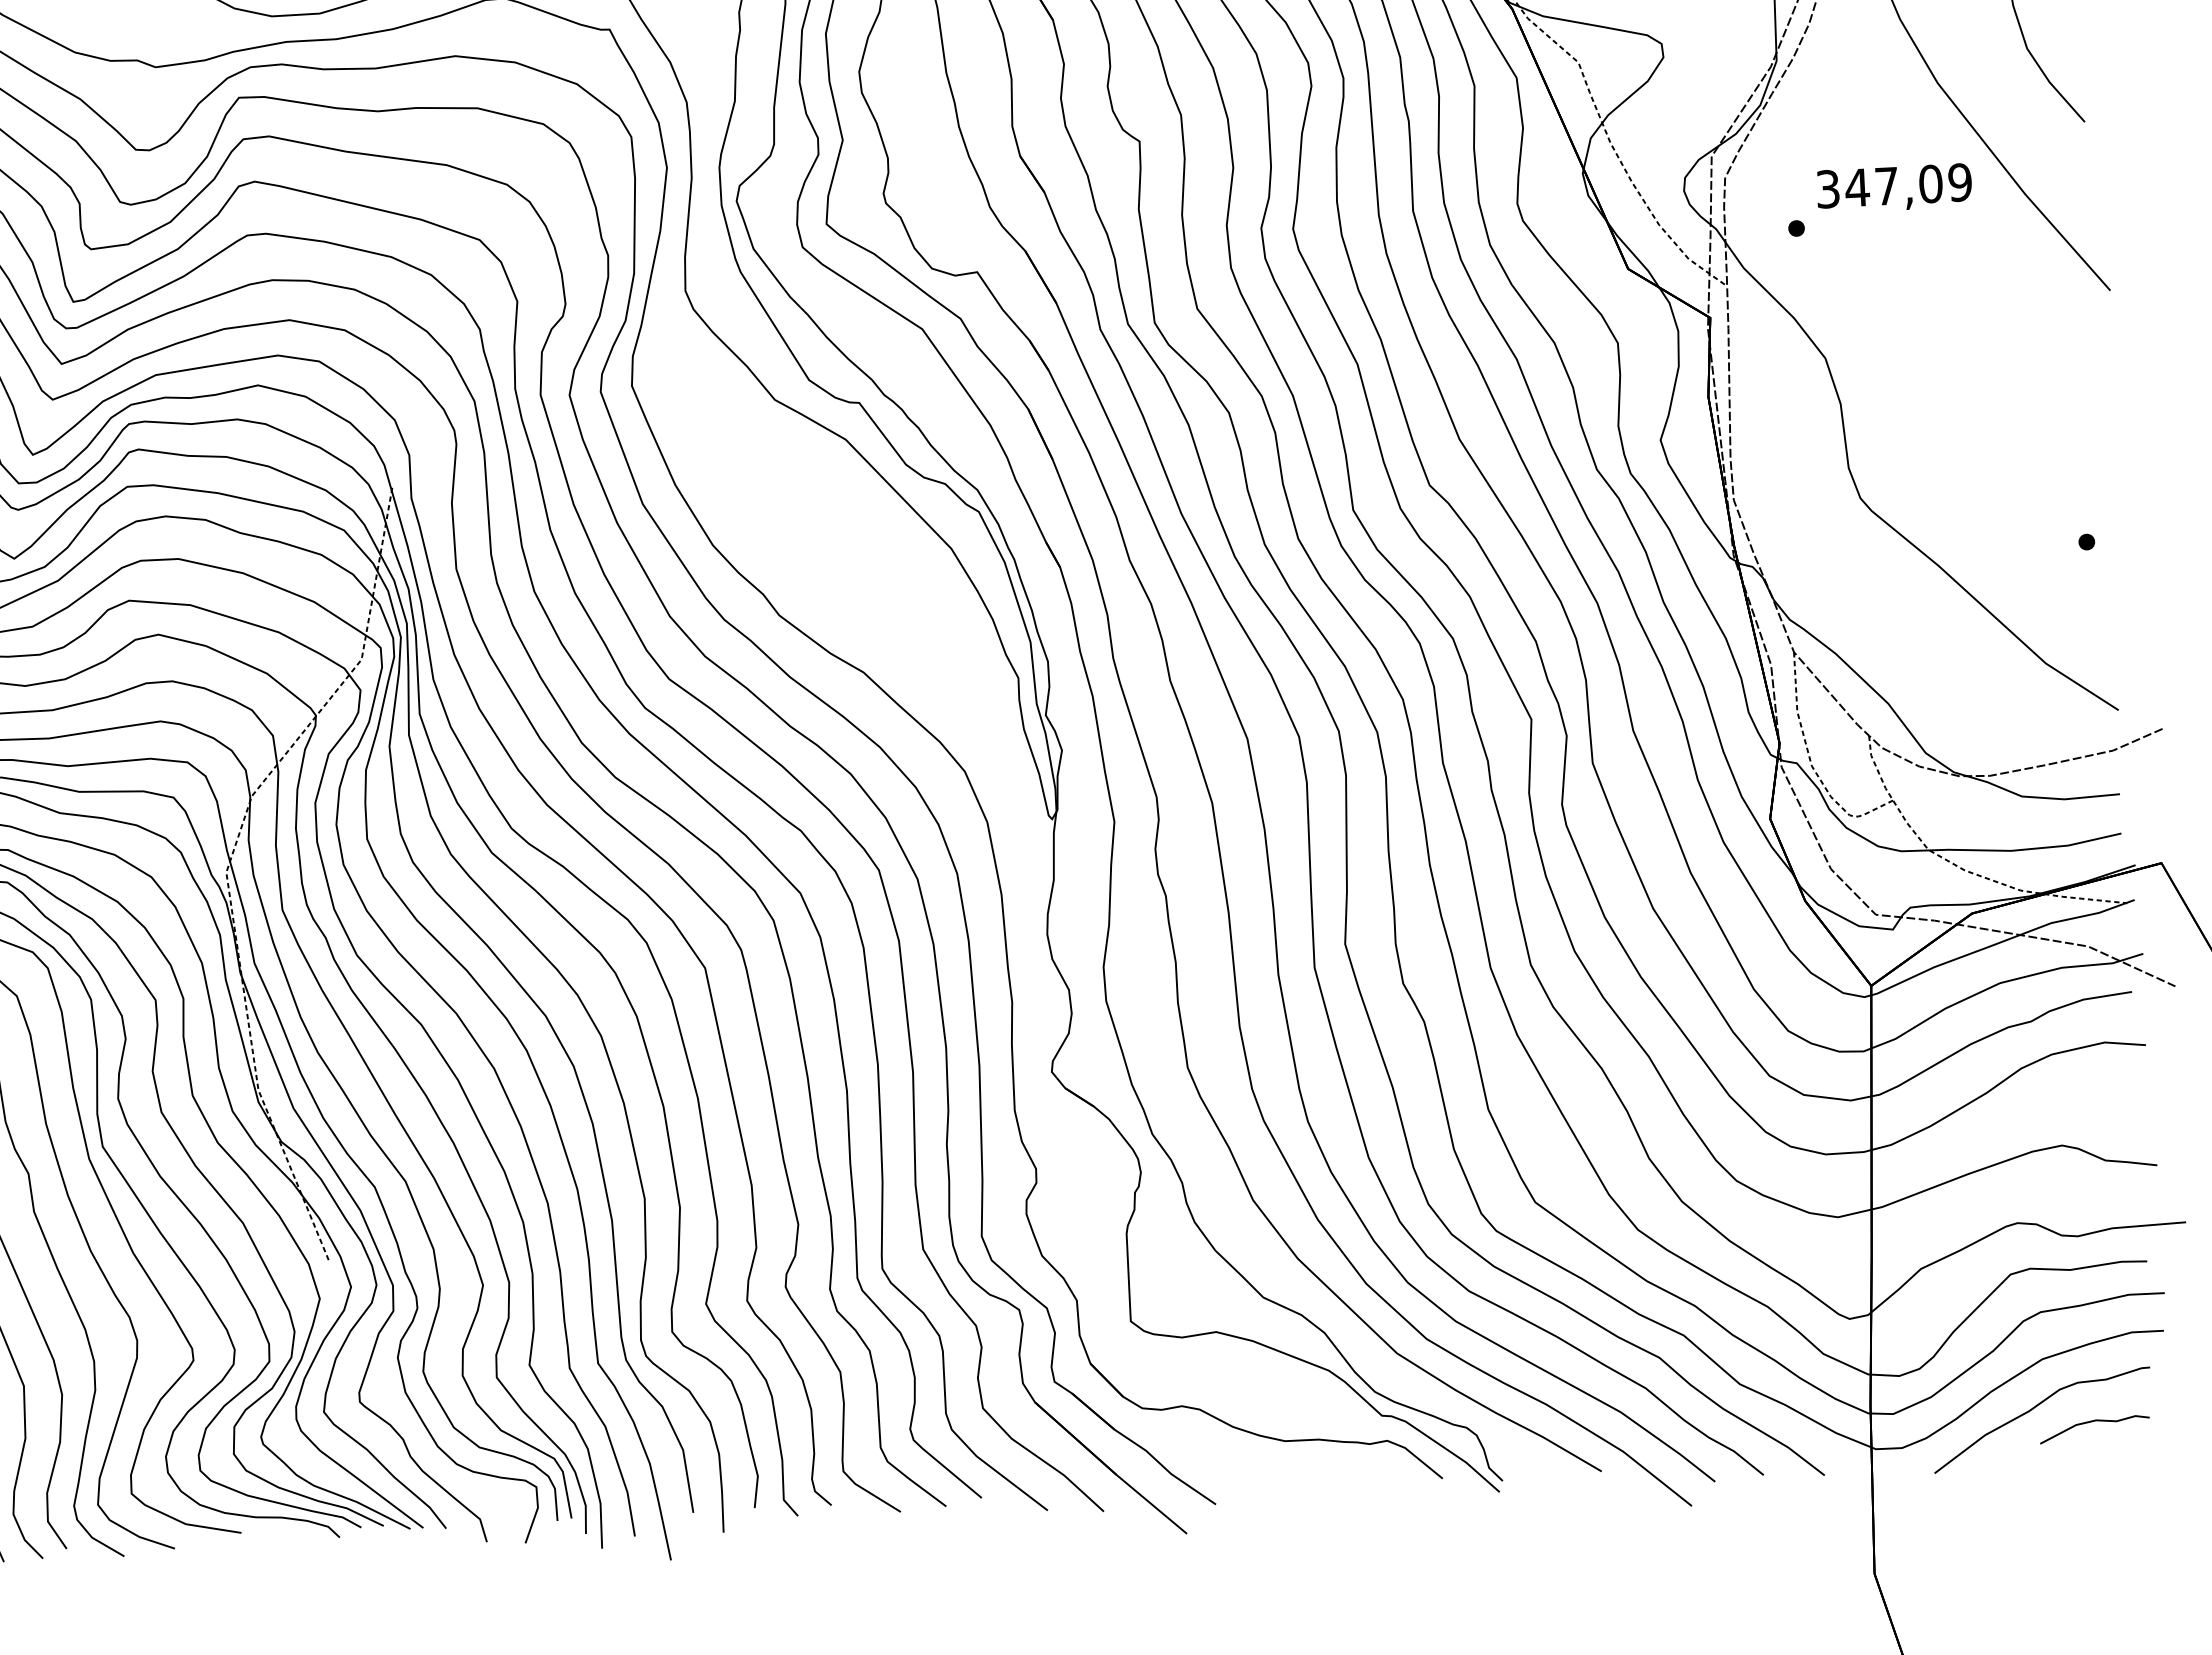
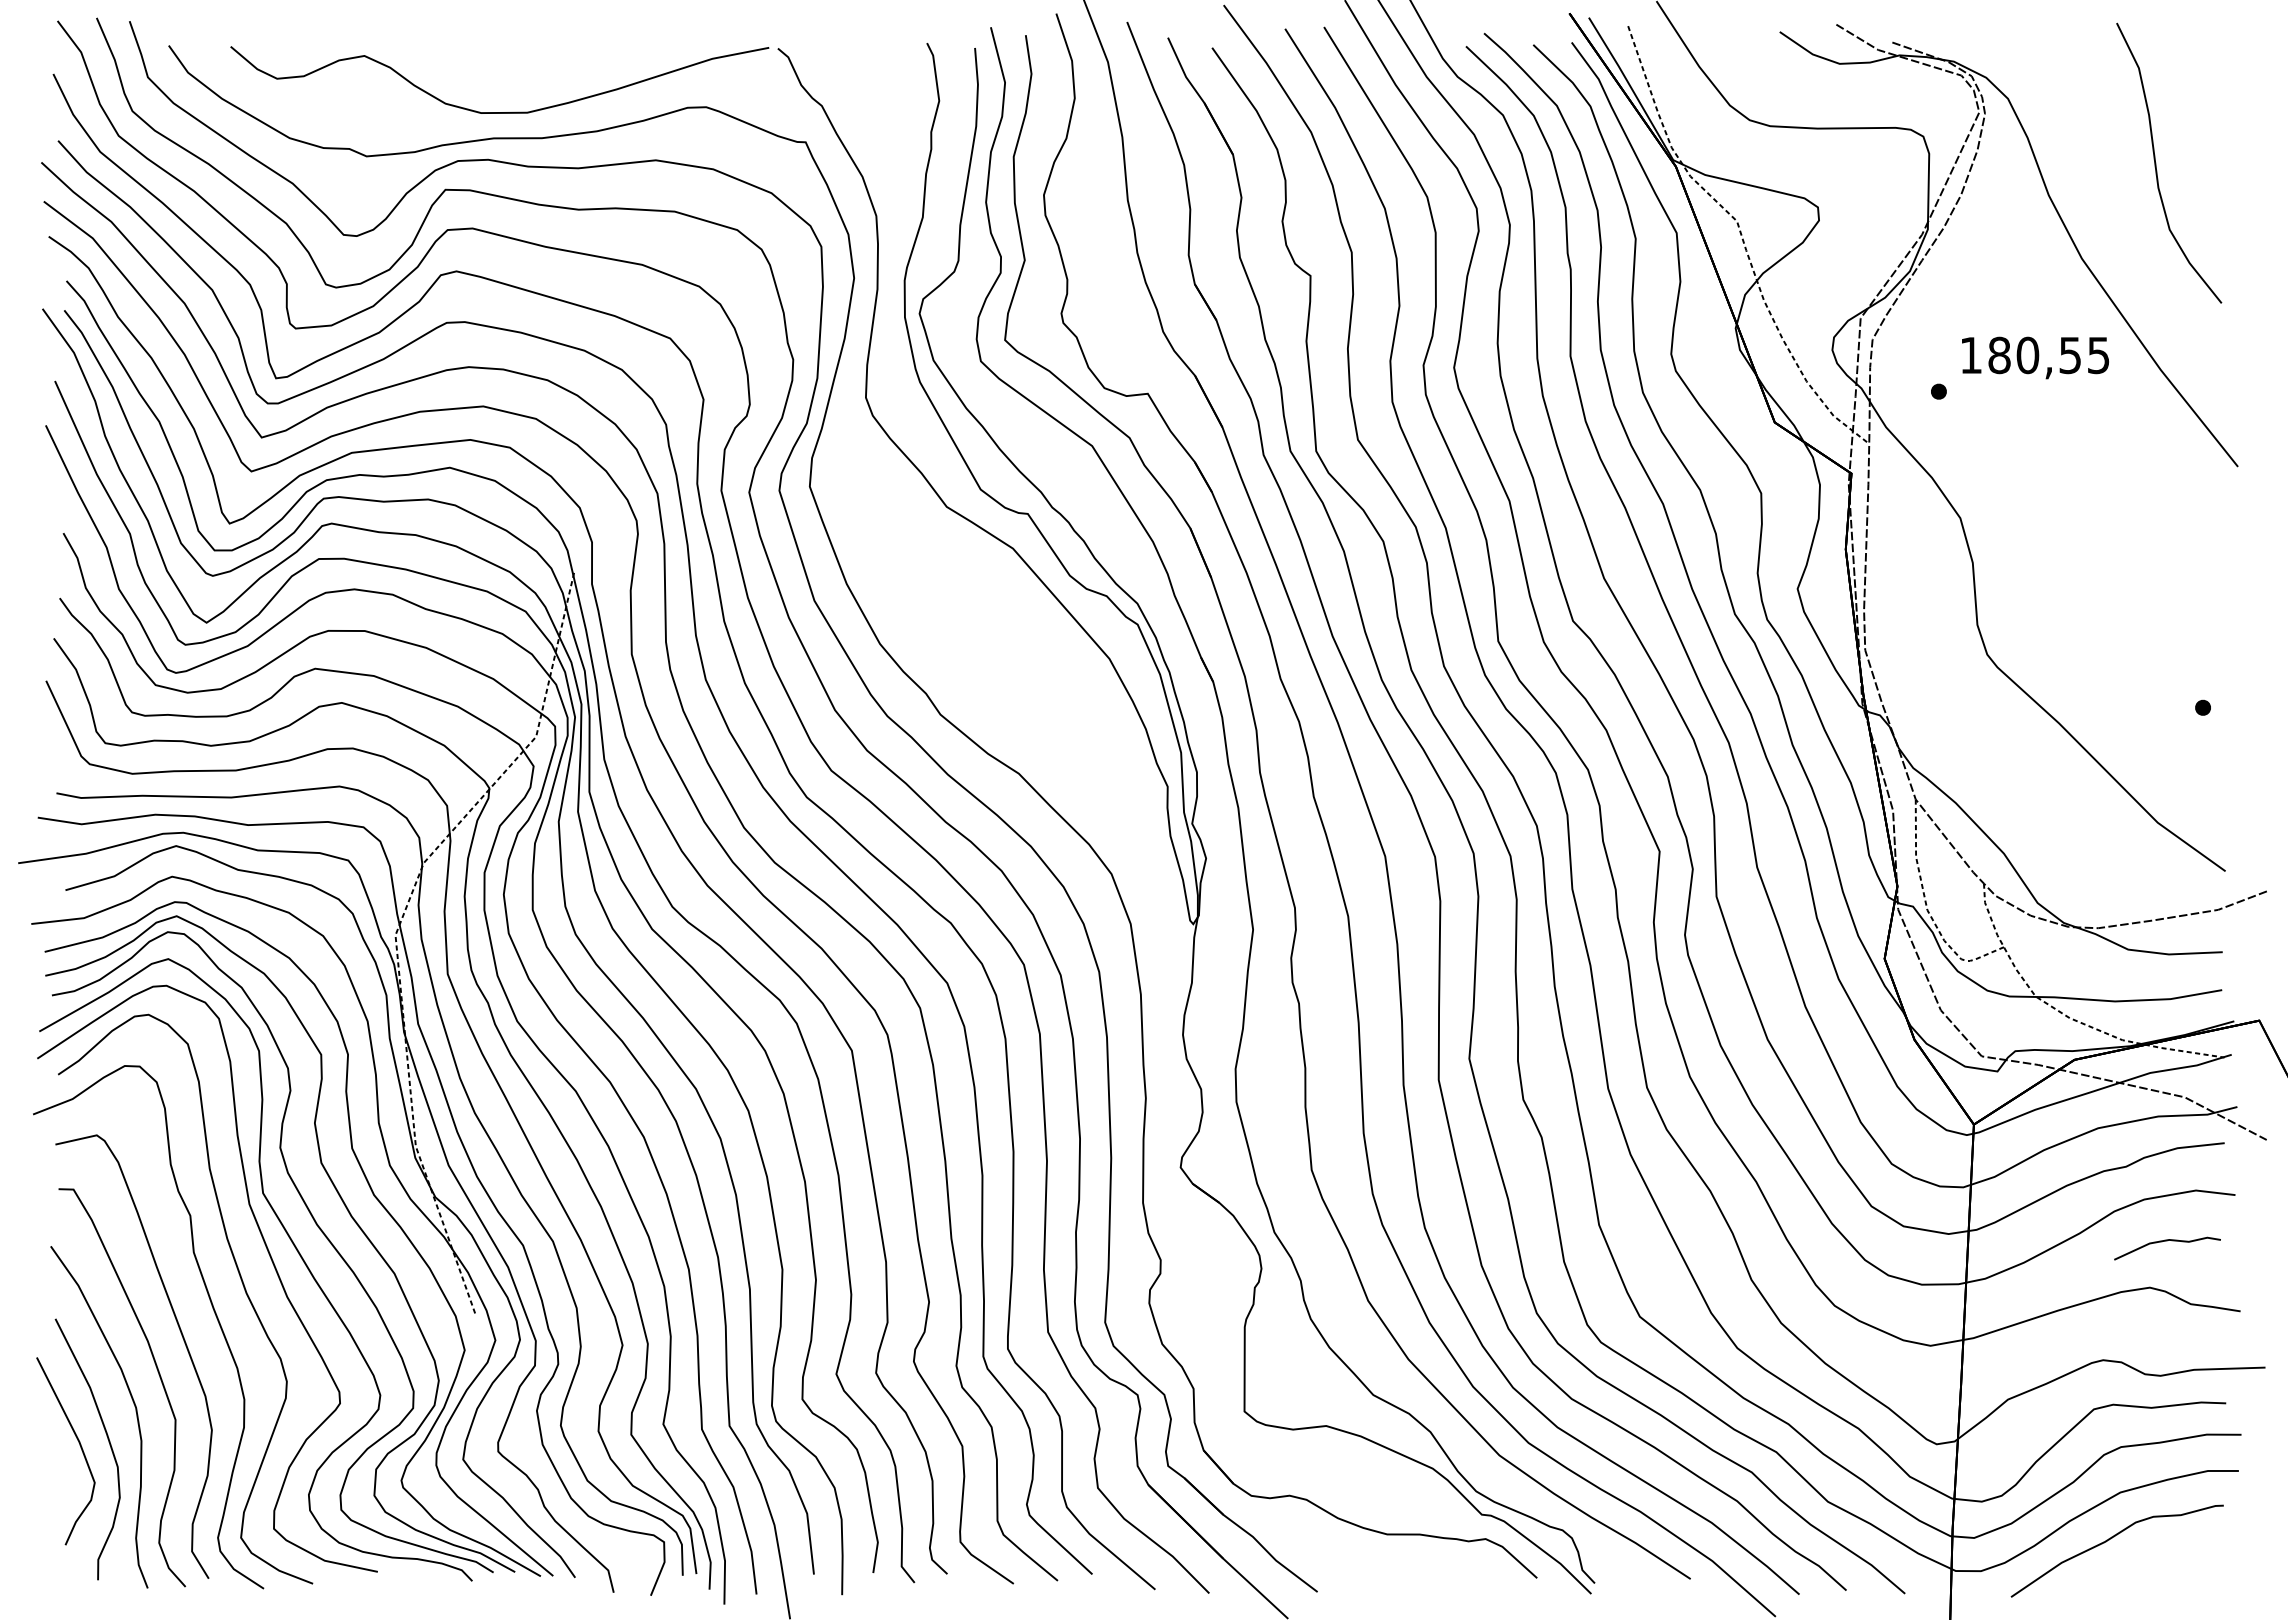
text: (1893, 185) -> (2034, 355), 347,09 -> 180,55
curve: (2094, 1422) -> (2167, 1241), moved

